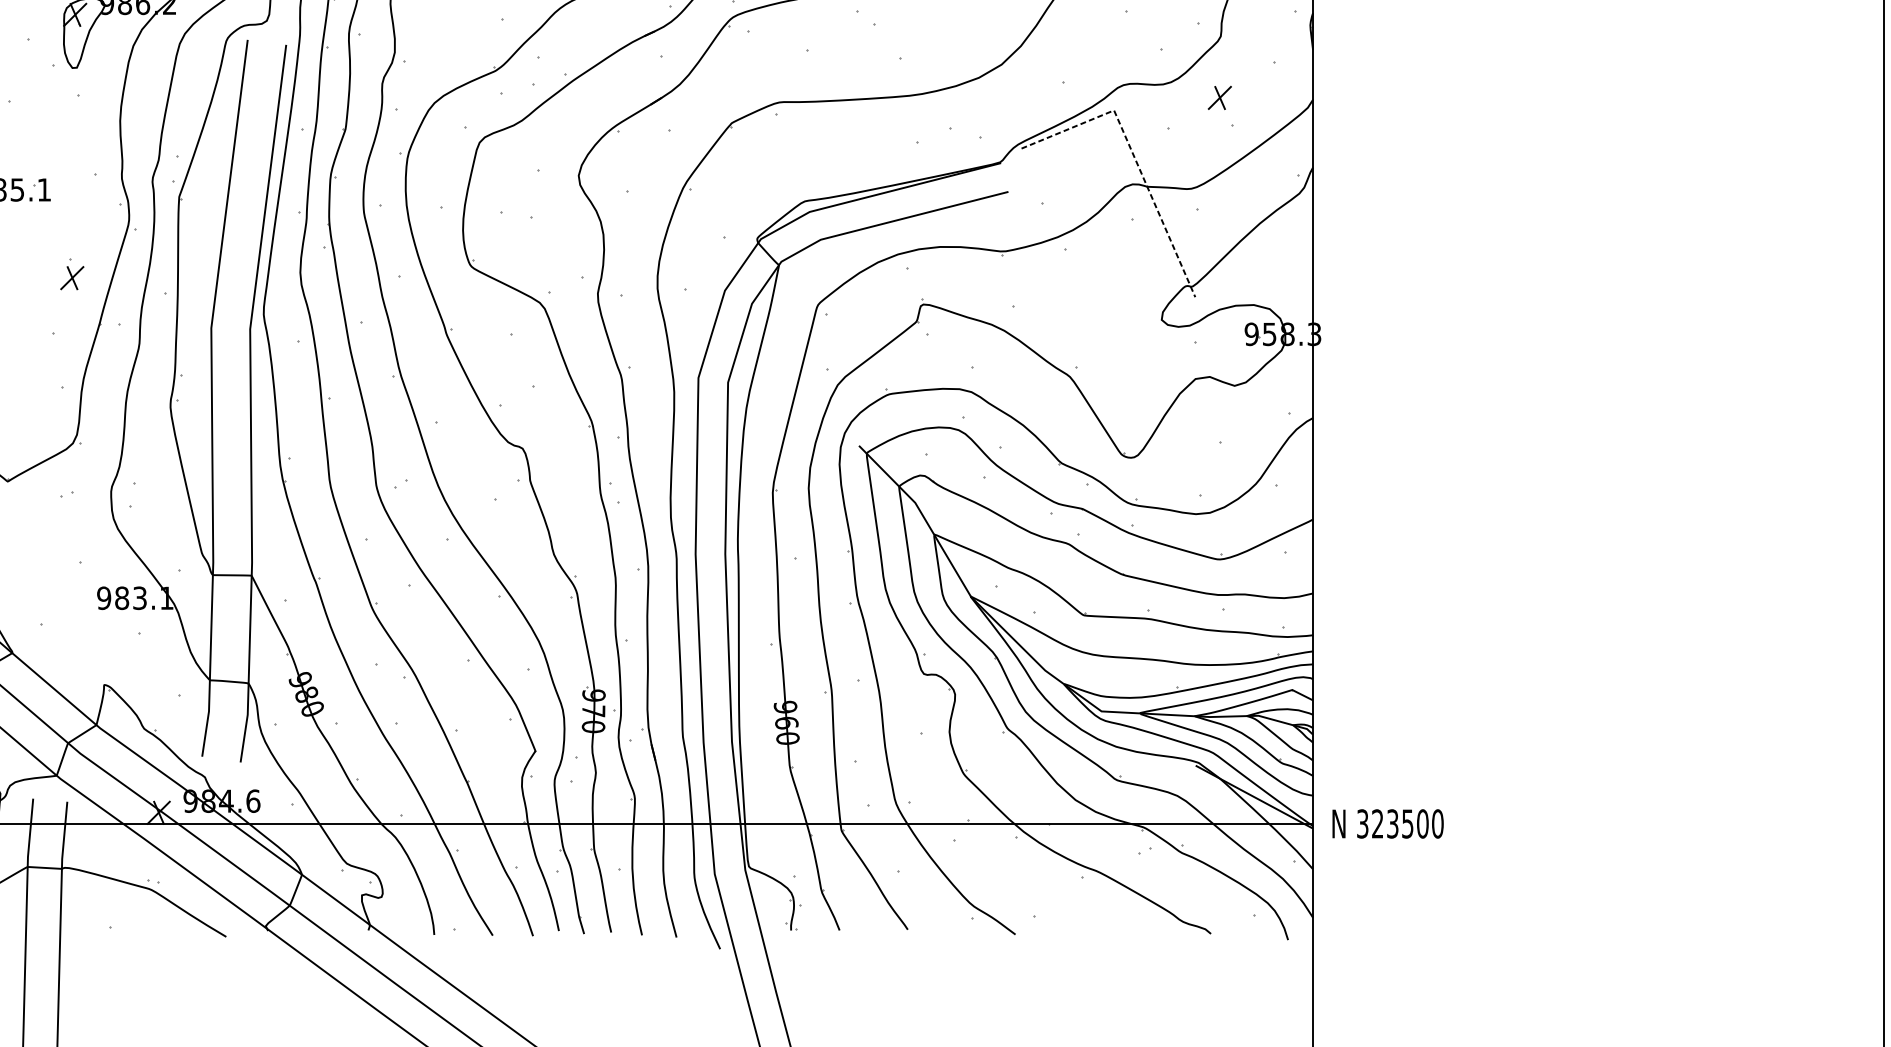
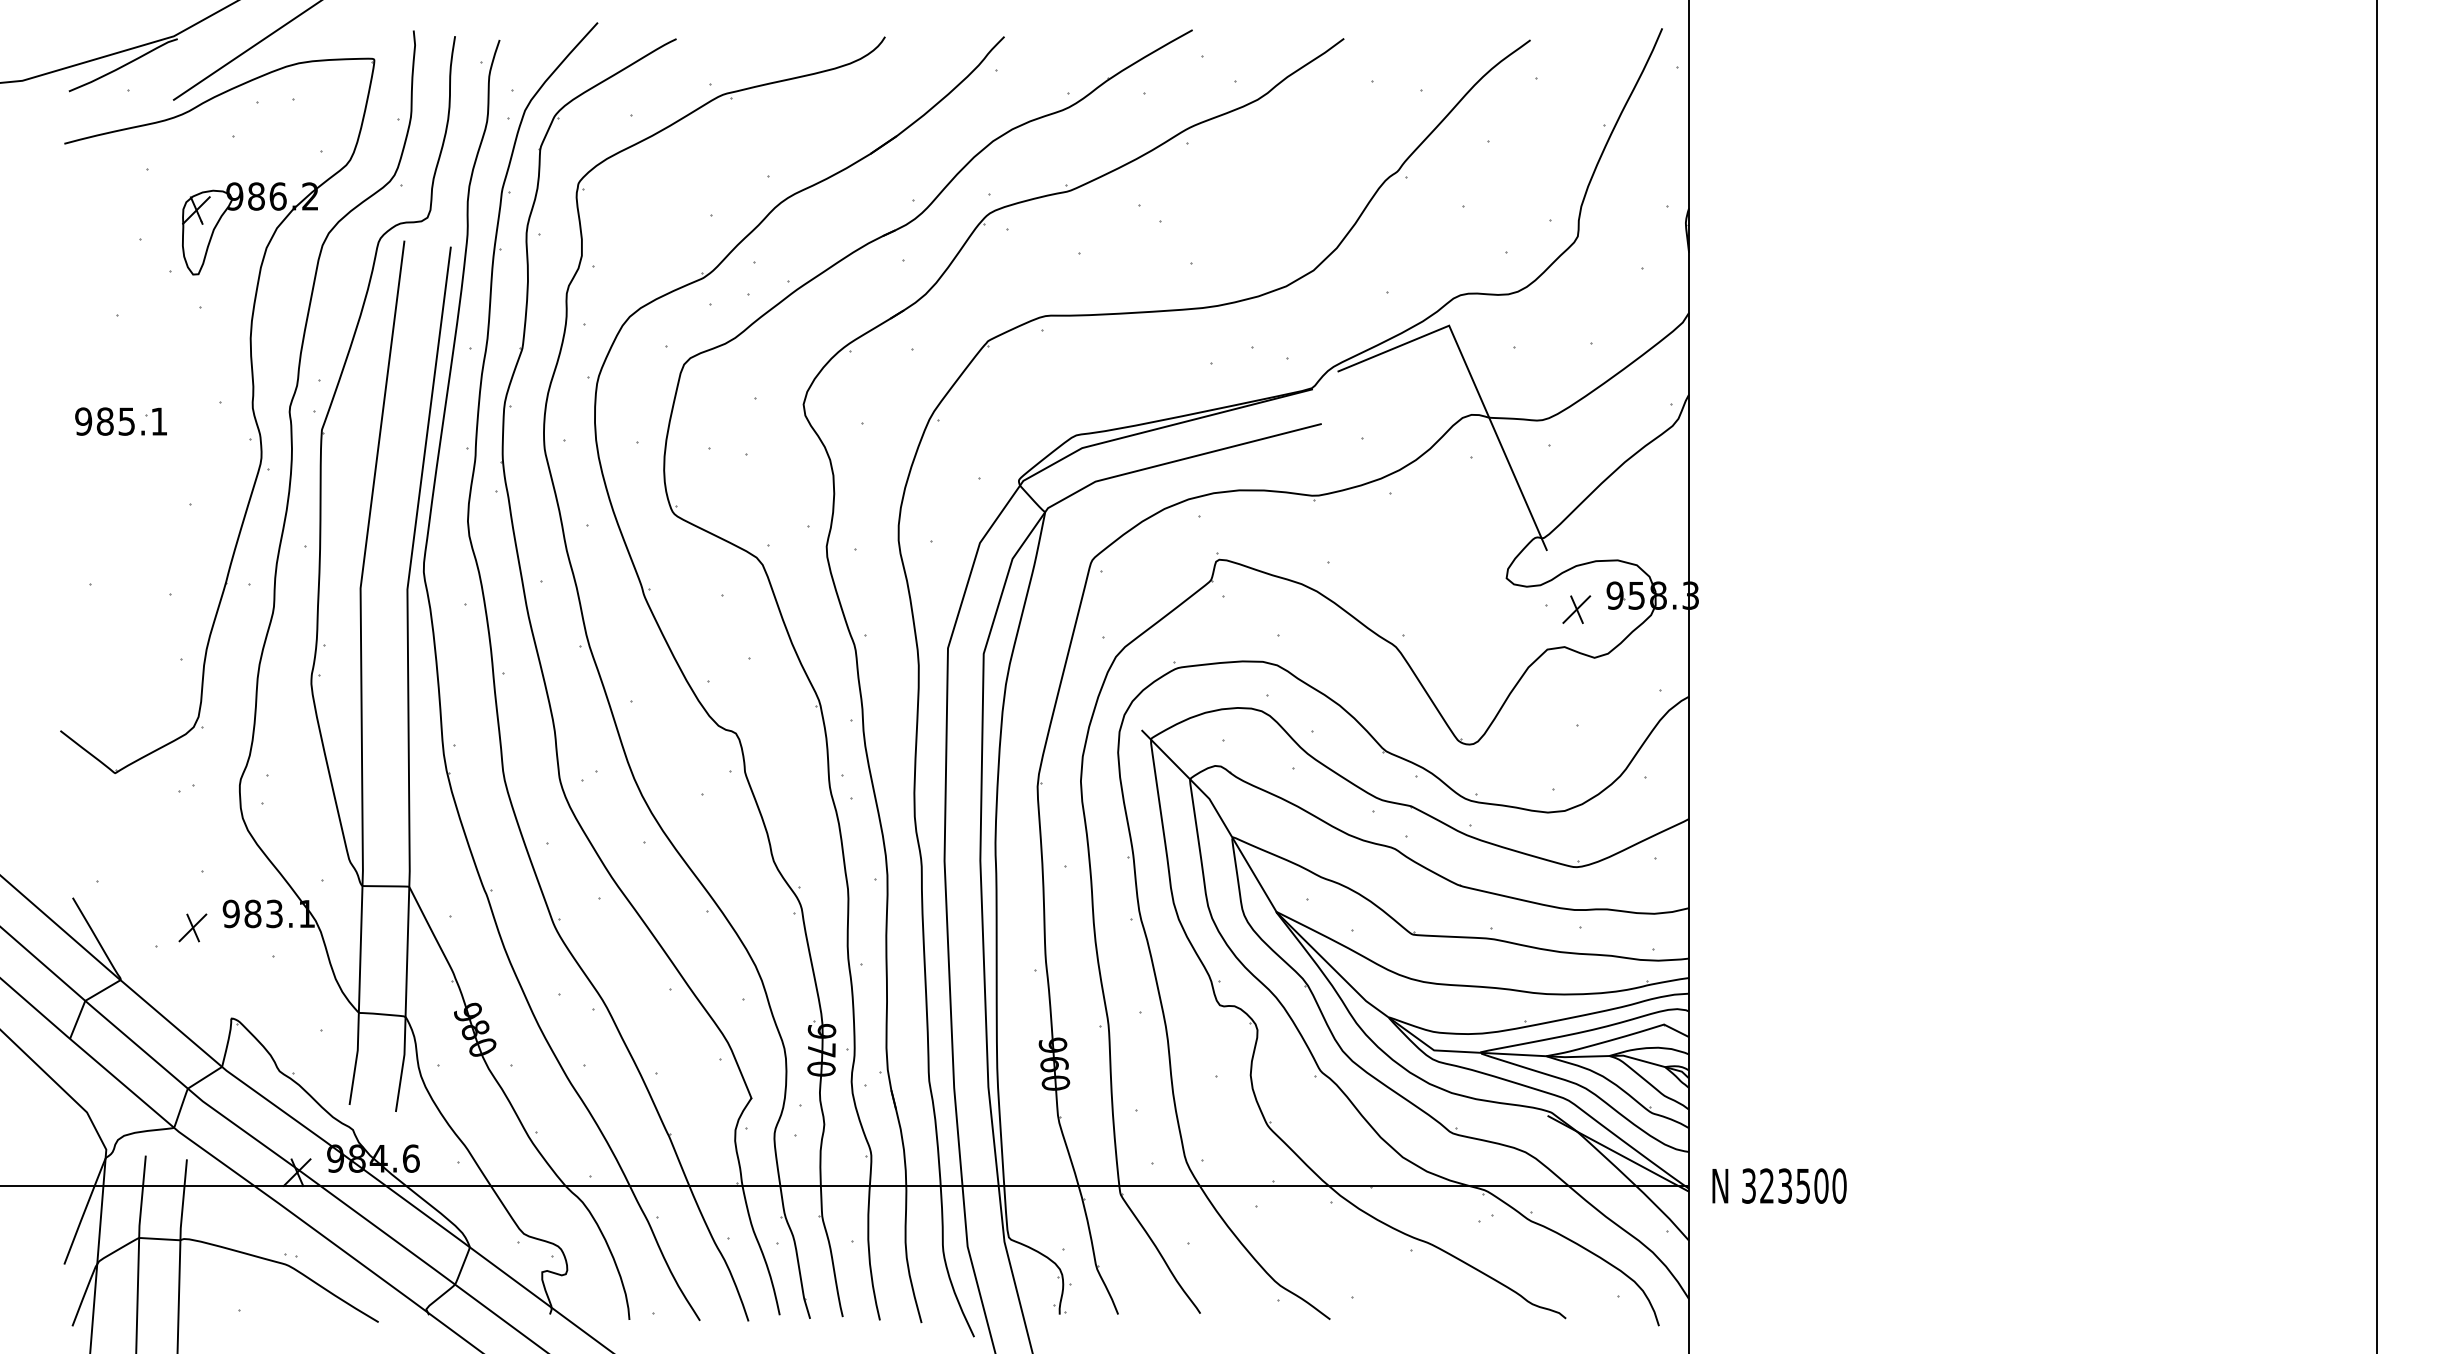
part: (1219, 97) -> (1576, 609), moved
line: (1134, 157) -> (1473, 382), dashed -> solid
part: (71, 277) -> (192, 927), moved

